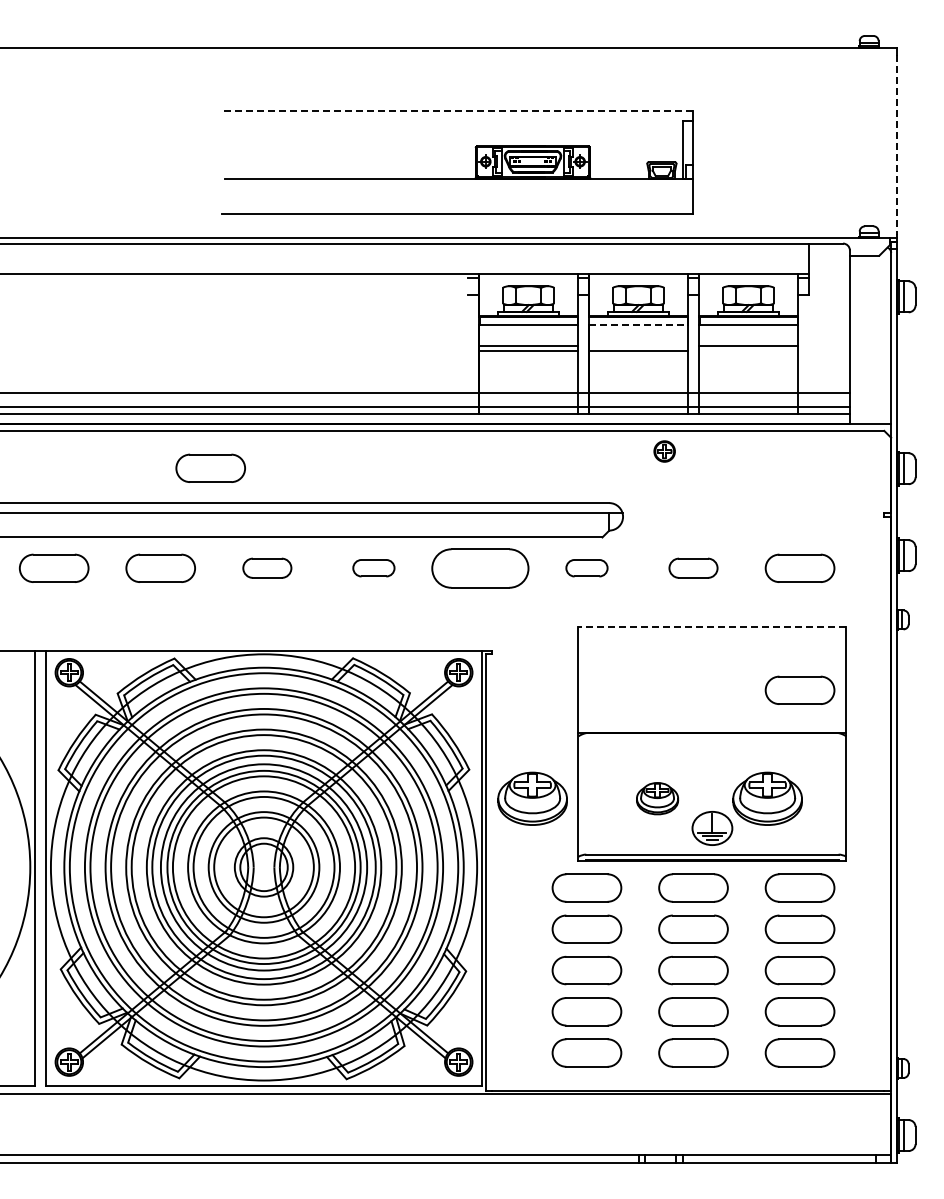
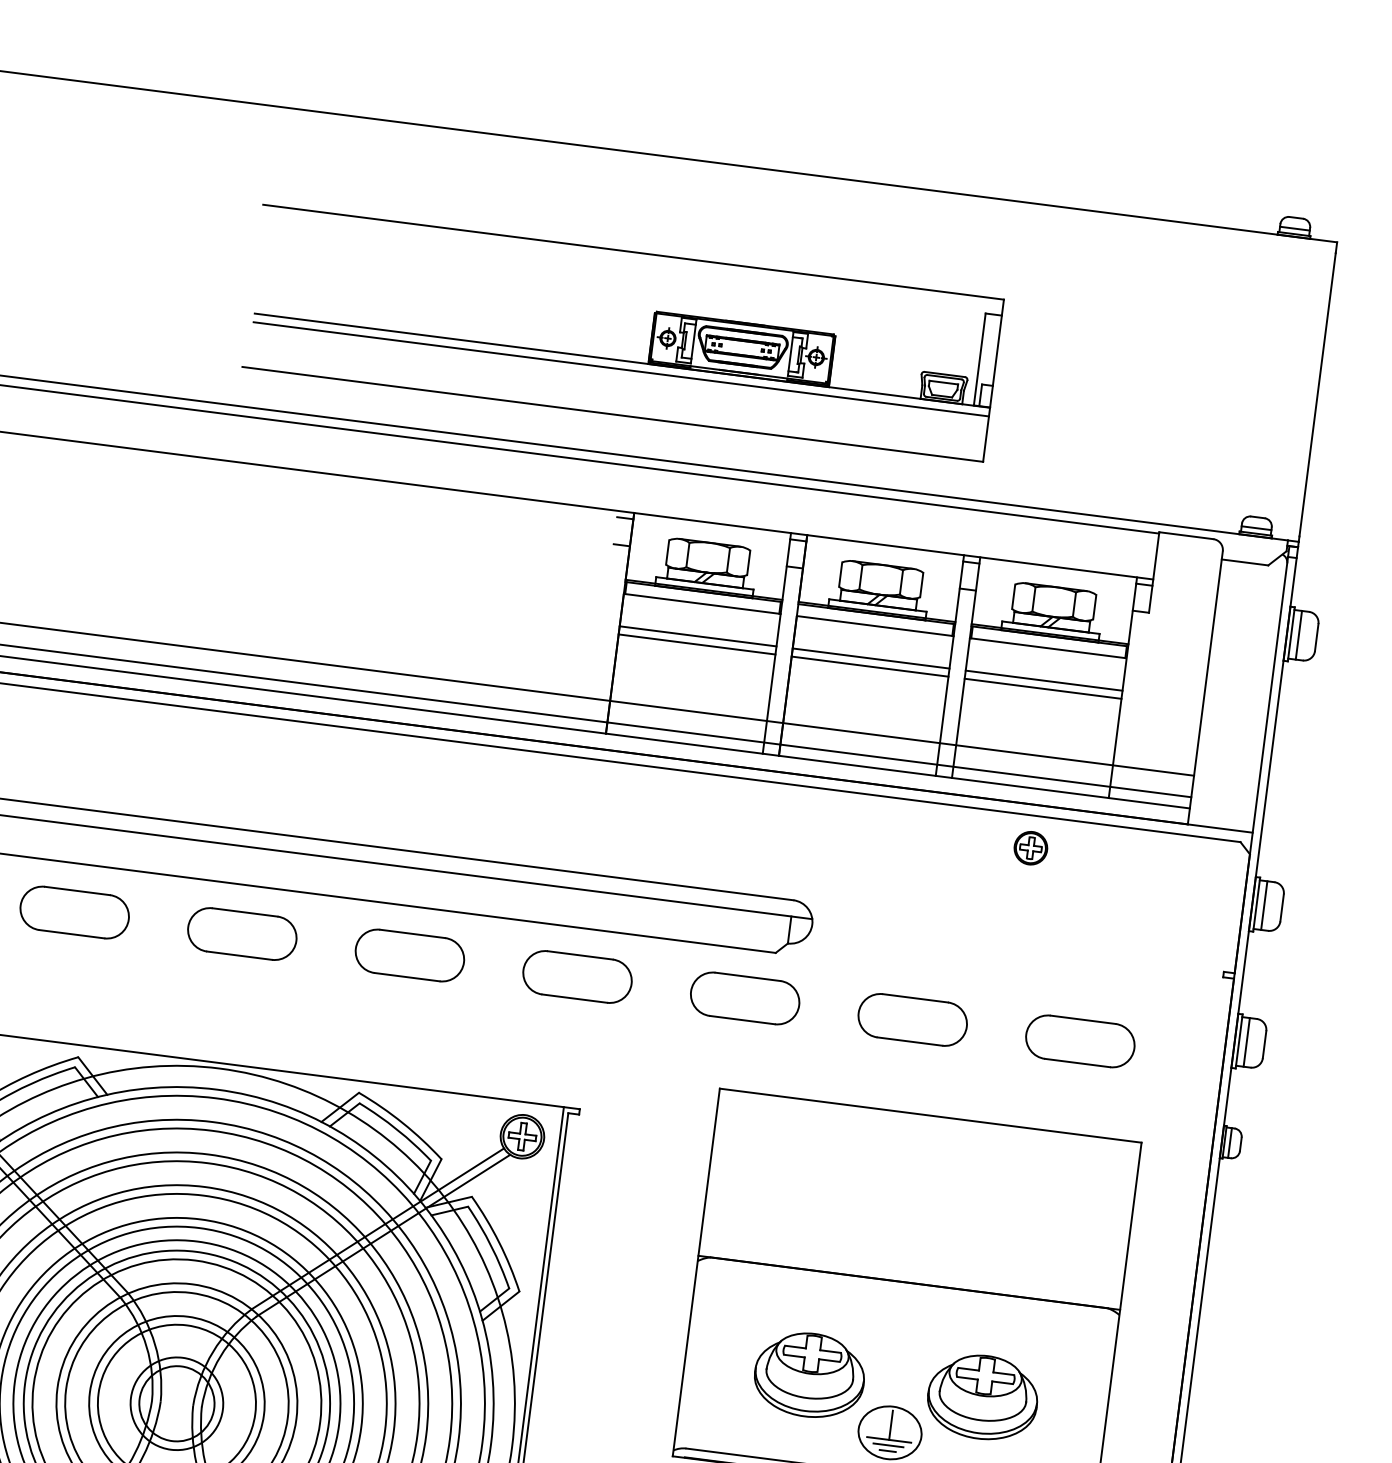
line: (456, 110) -> (632, 251), dashed -> solid
line: (896, 145) -> (1317, 395), dashed -> solid
line: (458, 184) -> (620, 368), added
line: (638, 325) -> (875, 626), dashed -> solid
line: (638, 345) -> (871, 658), added
line: (748, 350) -> (1043, 688), added
part: (664, 451) -> (1030, 848), moved
part: (210, 467) -> (173, 763), removed
part: (267, 567) -> (242, 932), size x1.43
part: (373, 567) -> (409, 954), size x1.67
part: (480, 567) -> (577, 975), size x0.71
part: (586, 567) -> (744, 996), size x1.67
part: (693, 567) -> (912, 1018), size x1.43
line: (711, 626) -> (929, 1114), dashed -> solid
part: (799, 689) -> (1055, 1231), removed
part: (532, 798) -> (613, 1349), removed
part: (657, 798) -> (809, 1374), size x1.67

